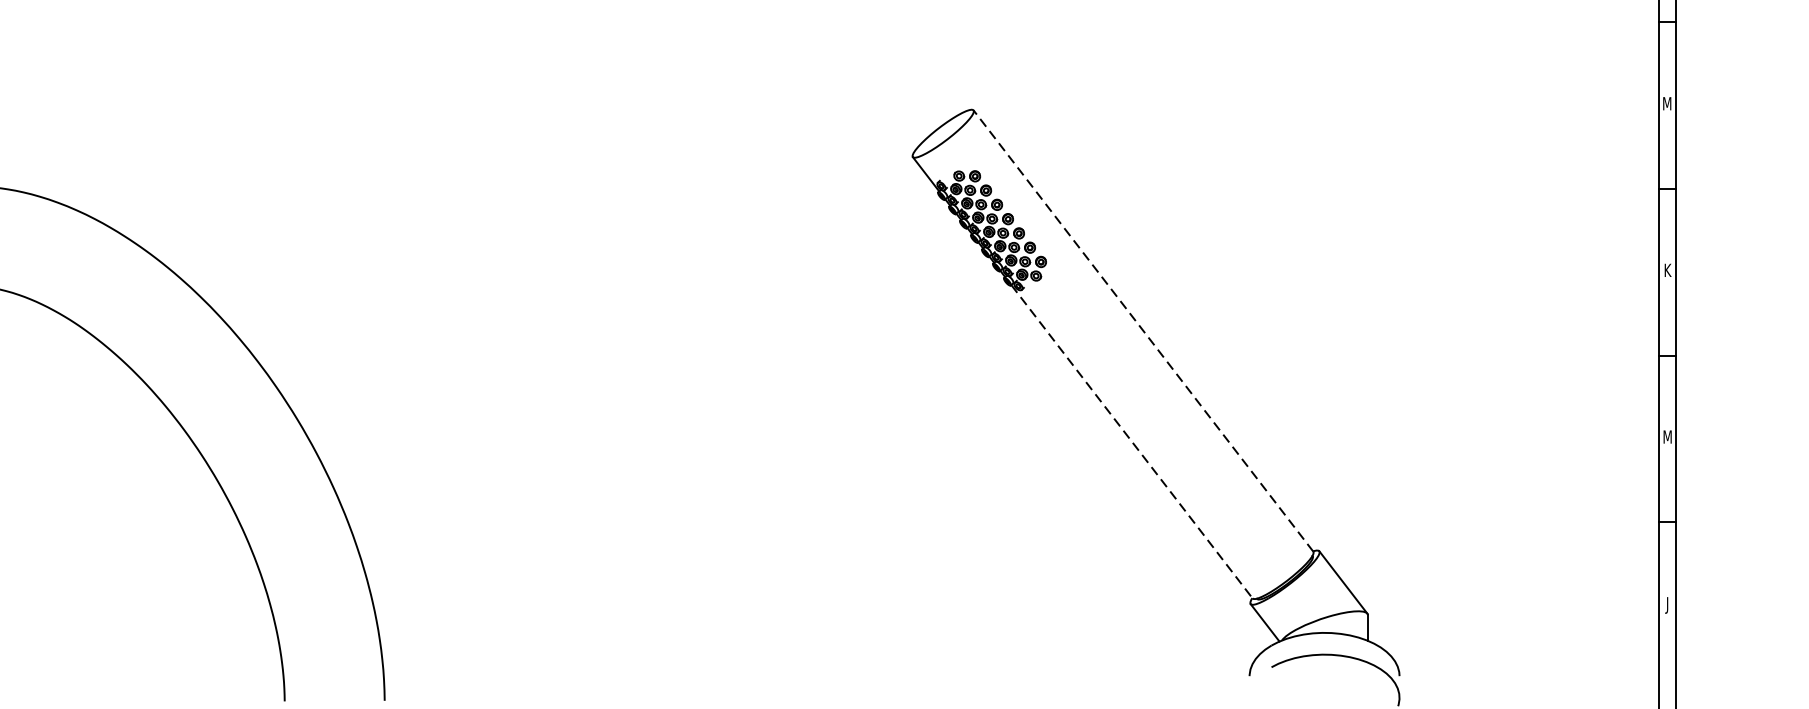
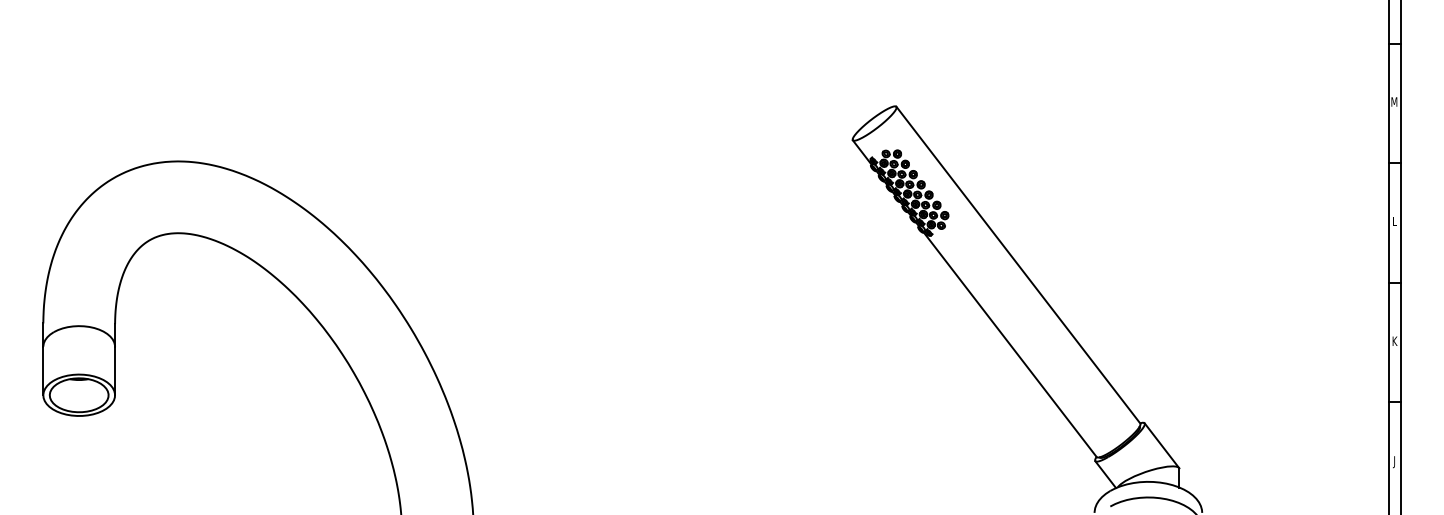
text: (1667, 270) -> (1394, 221), K -> L
line: (1143, 331) -> (1018, 265), dashed -> solid
text: (1667, 435) -> (1394, 340), M -> K
line: (1132, 441) -> (1010, 344), dashed -> solid

